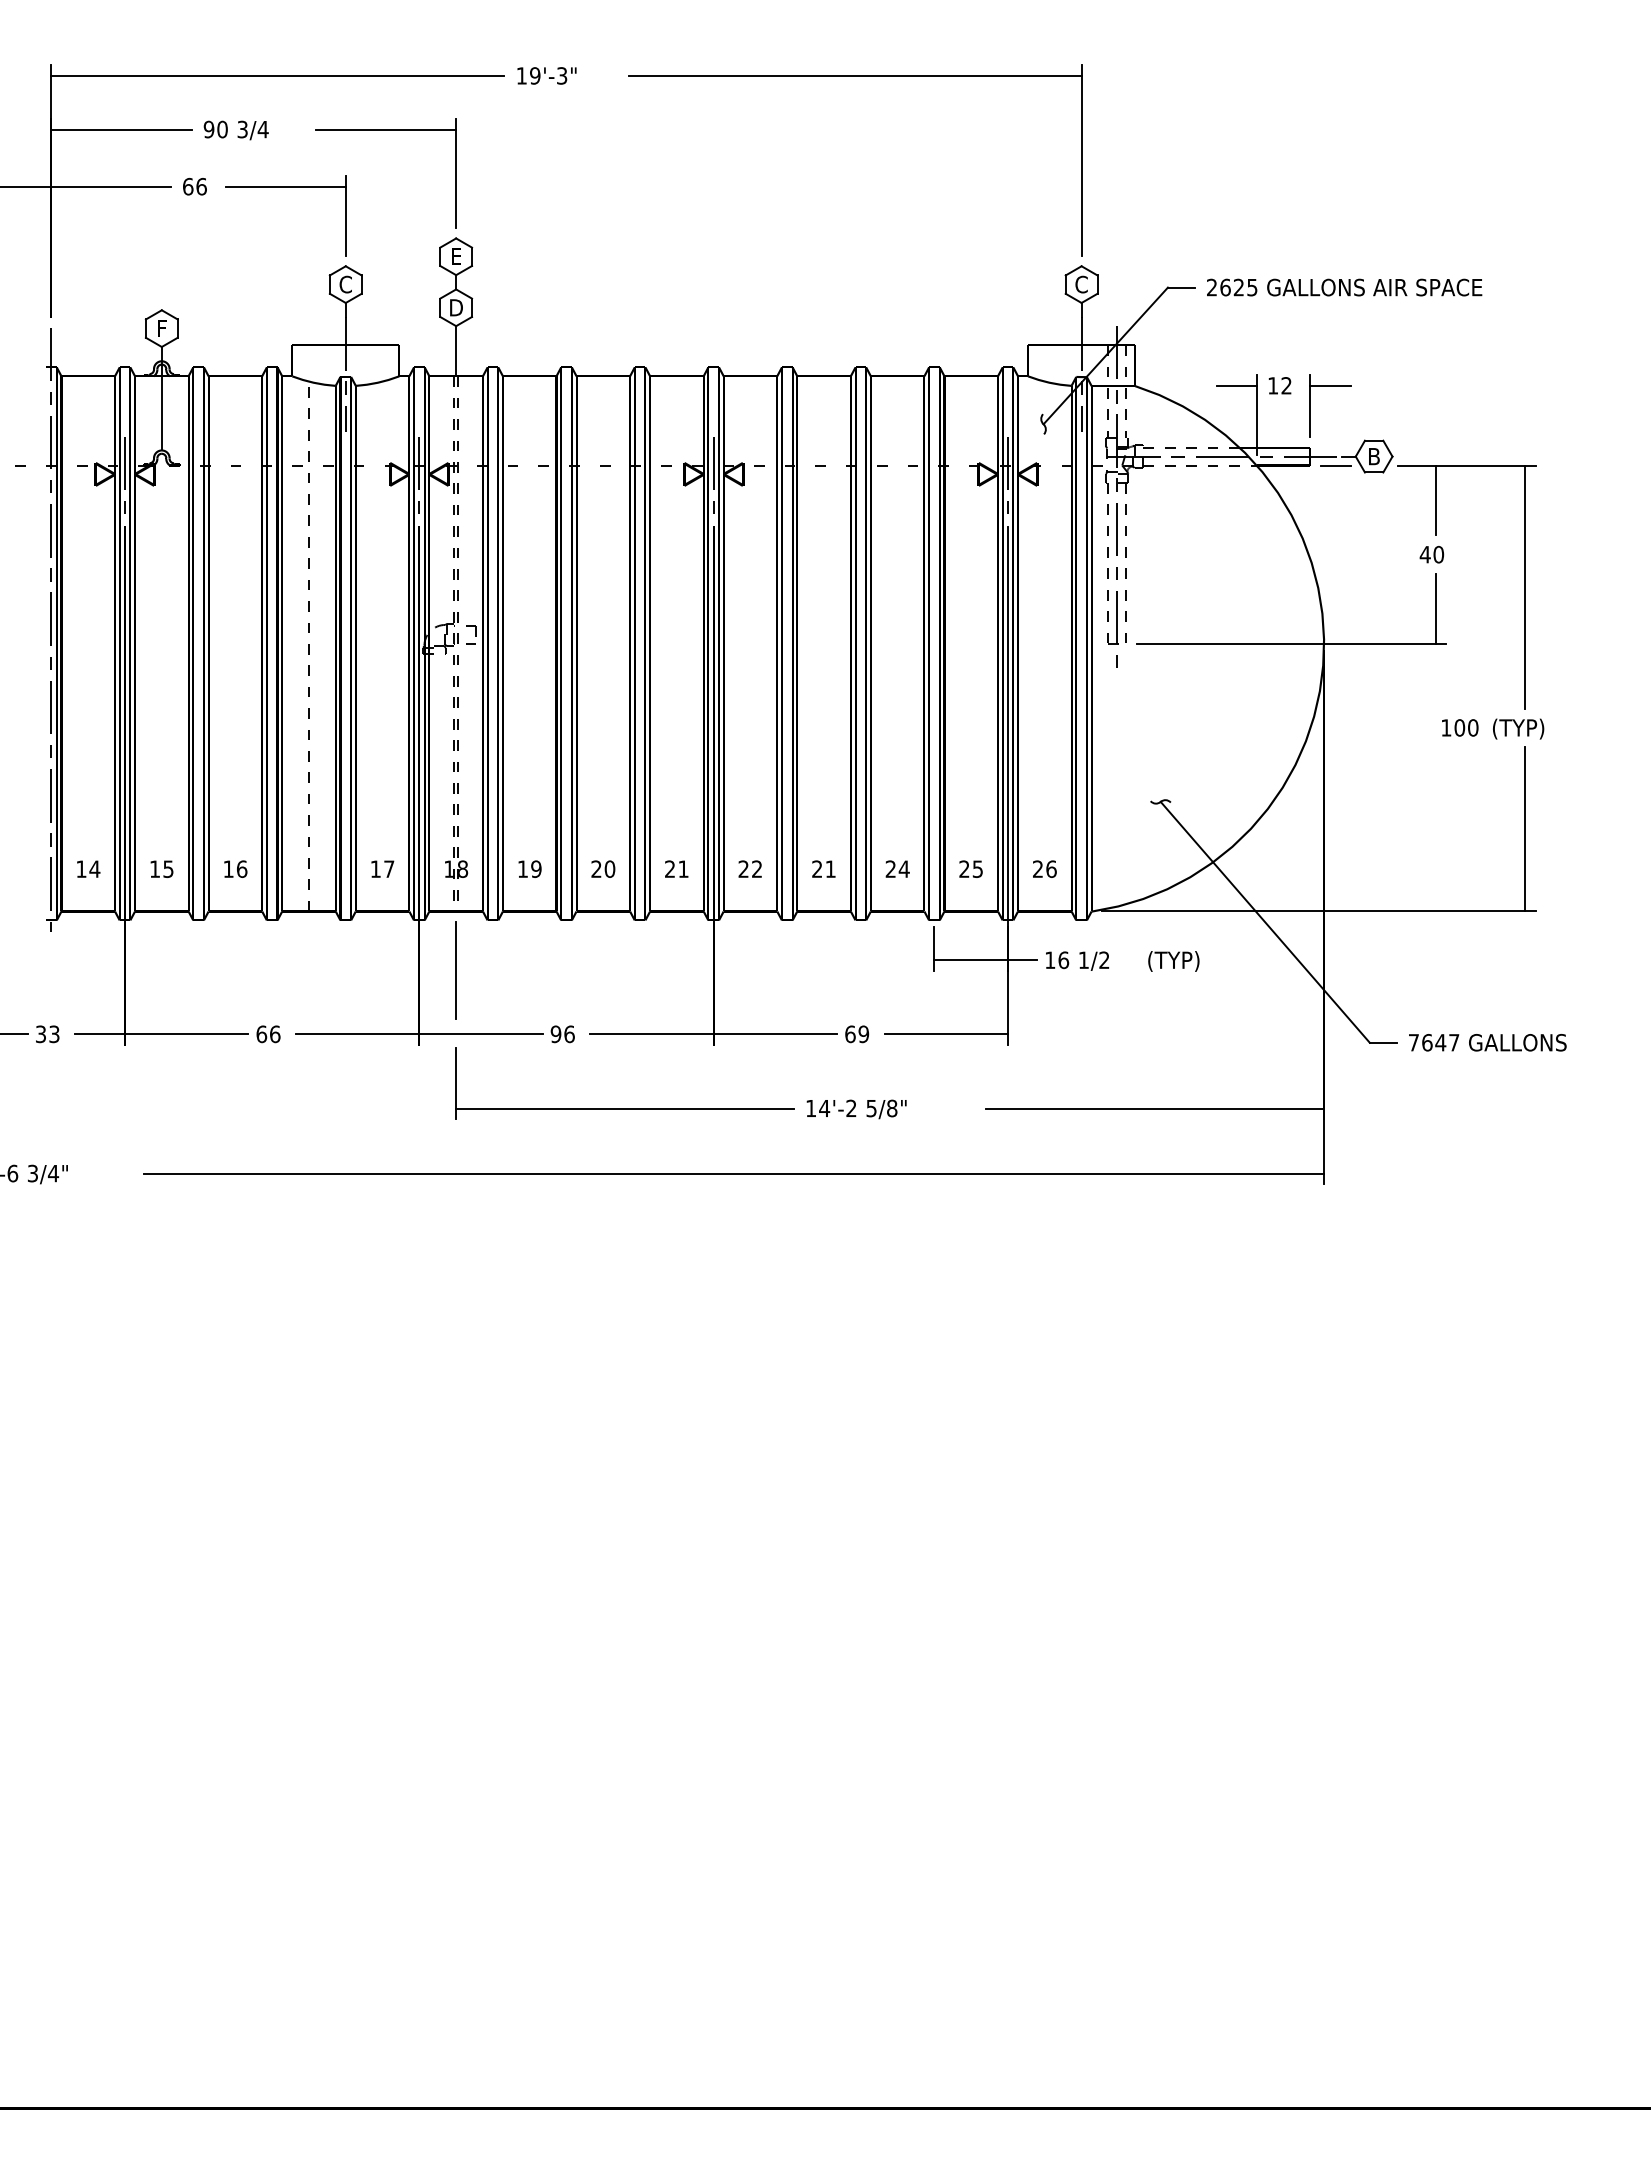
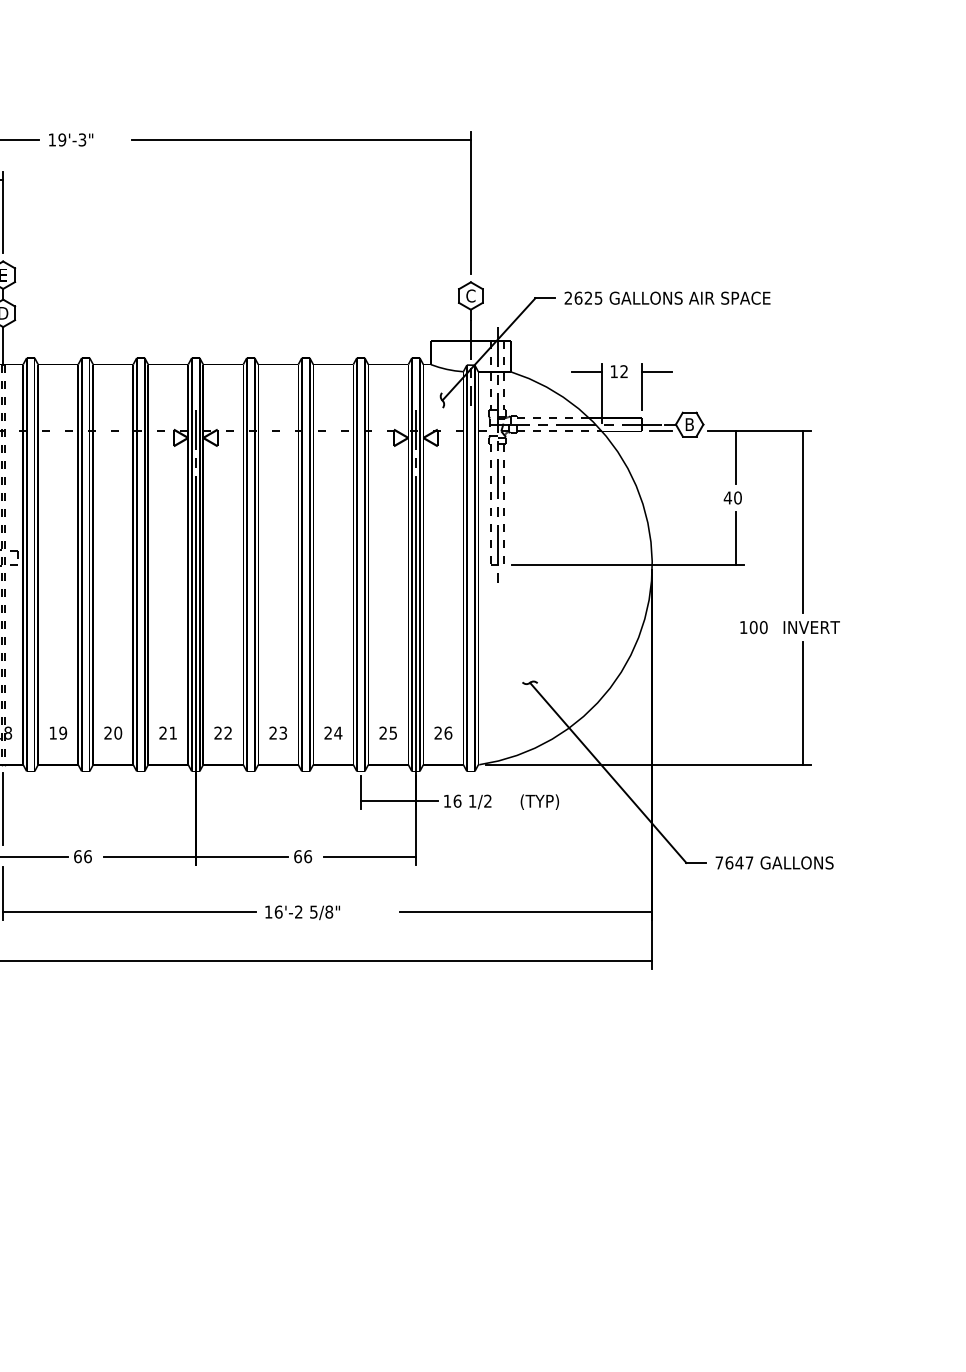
text: (1534, 728) -> (809, 627), (TYP) -> INVERT
text: (830, 869) -> (283, 733), 21 -> 23
text: (555, 1034) -> (77, 856), 96 -> 66
text: (863, 1034) -> (307, 856), 69 -> 66
text: (824, 1108) -> (278, 912), 14'-2 -> 16'-2

